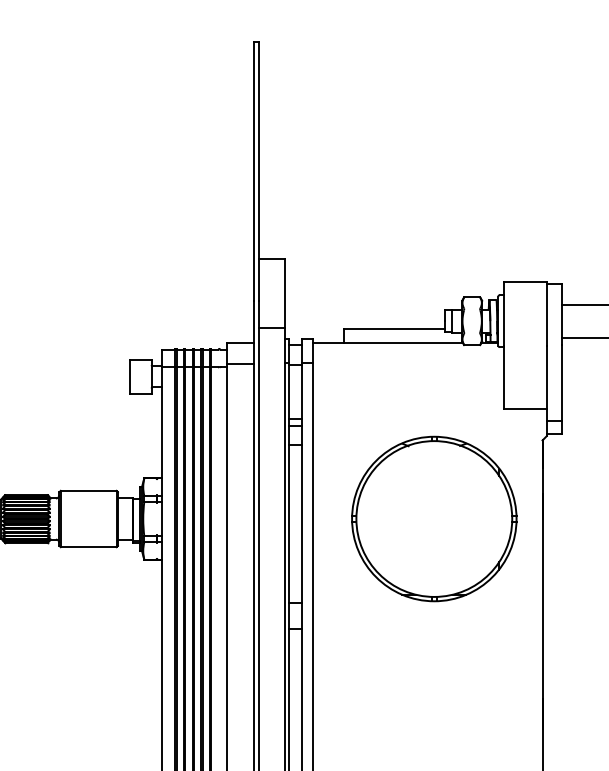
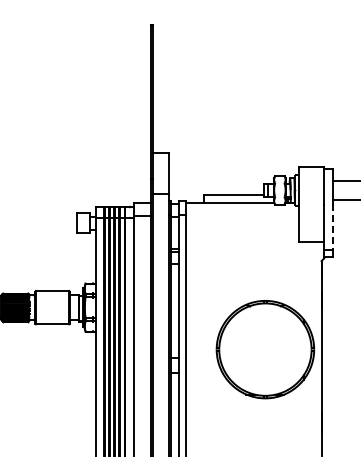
line: (562, 383) -> (333, 227), solid -> dashed
part: (434, 518) -> (265, 349), moved

